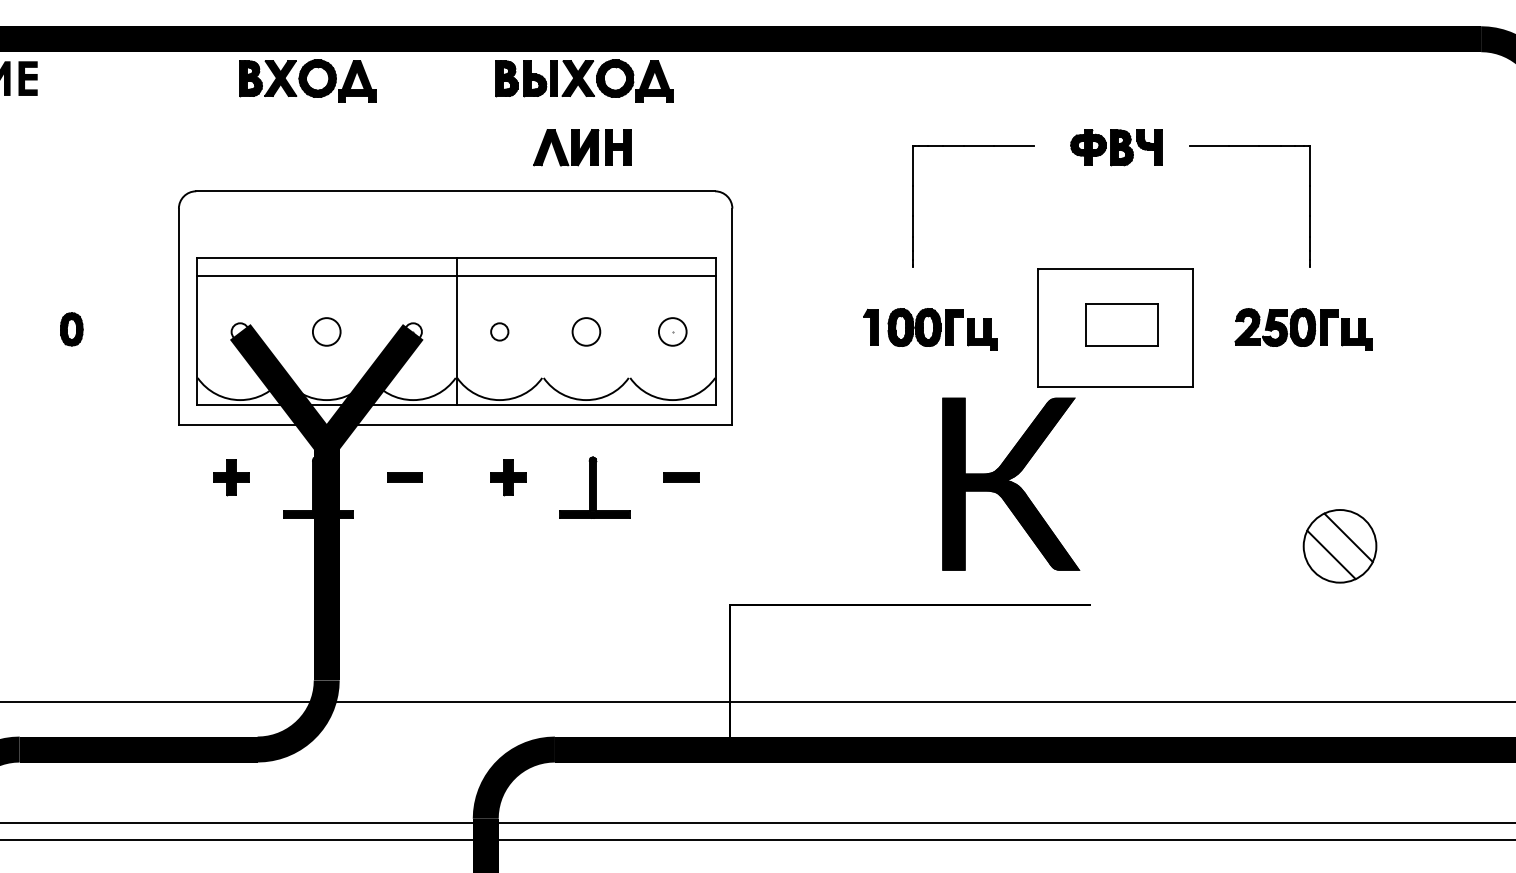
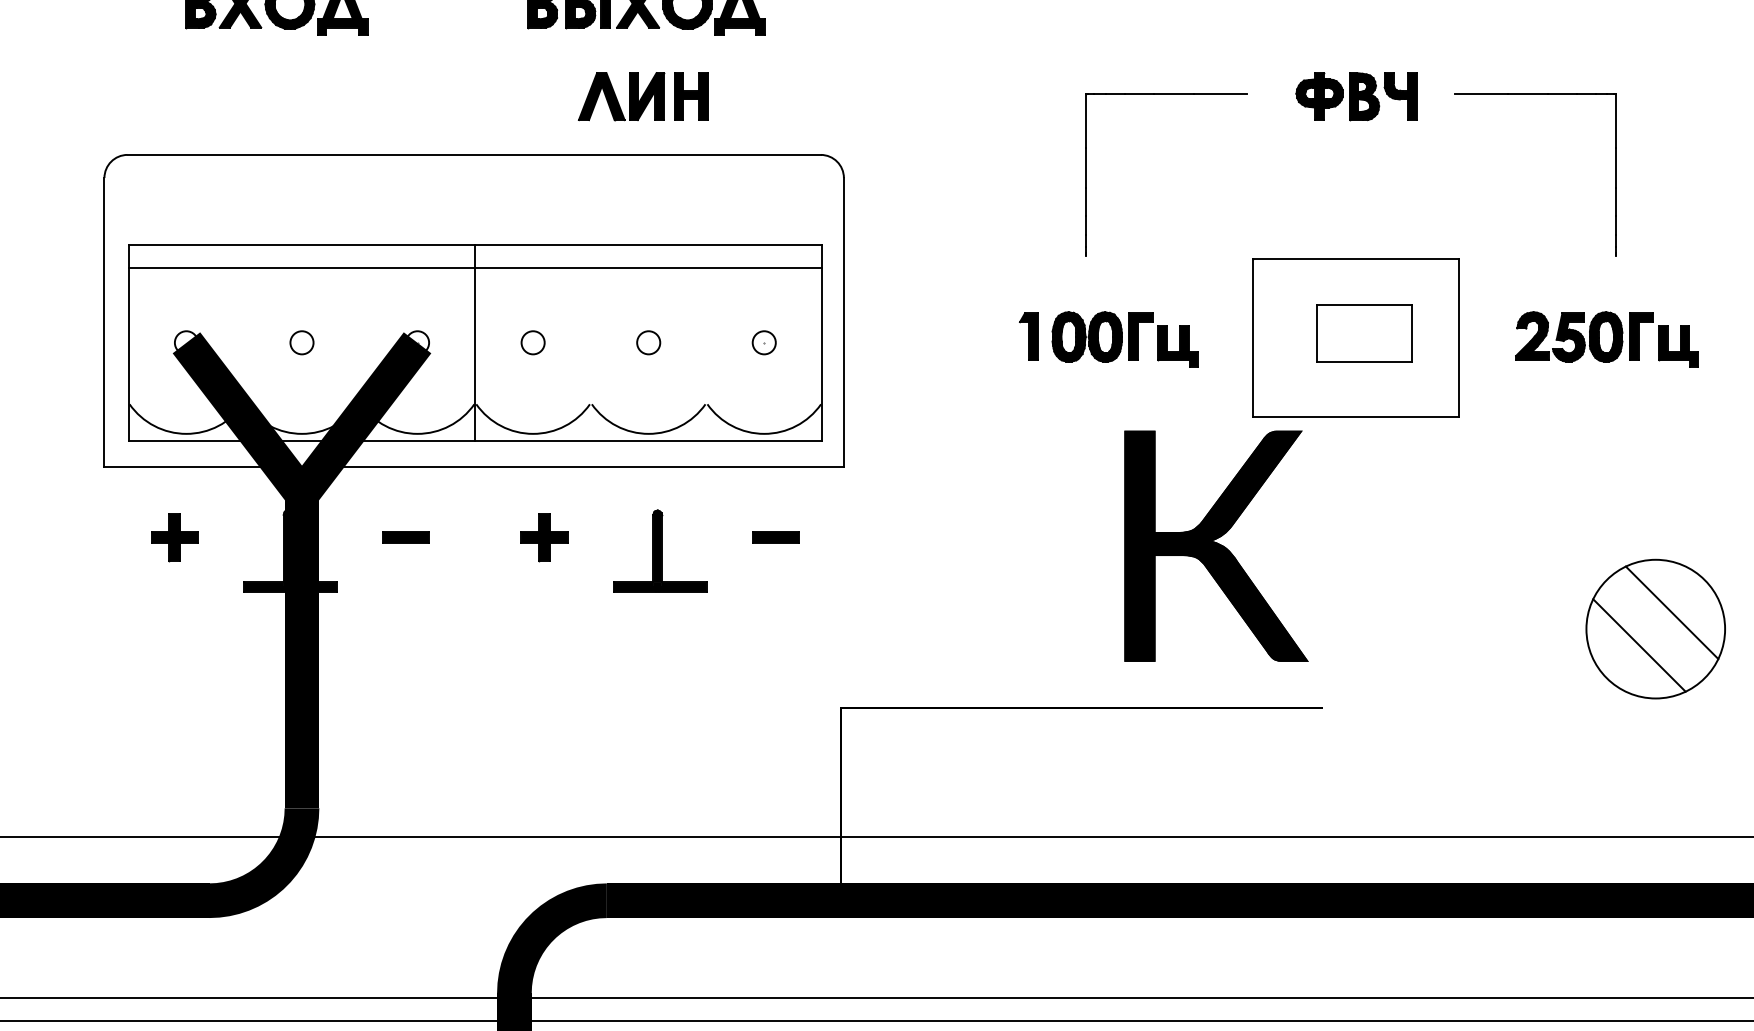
circle: (326, 331) -> (301, 342), size x0.62
circle: (585, 331) -> (647, 342), size x0.62
circle: (672, 331) -> (763, 342), size x0.62
part: (1339, 546) -> (1655, 629), size x1.43

